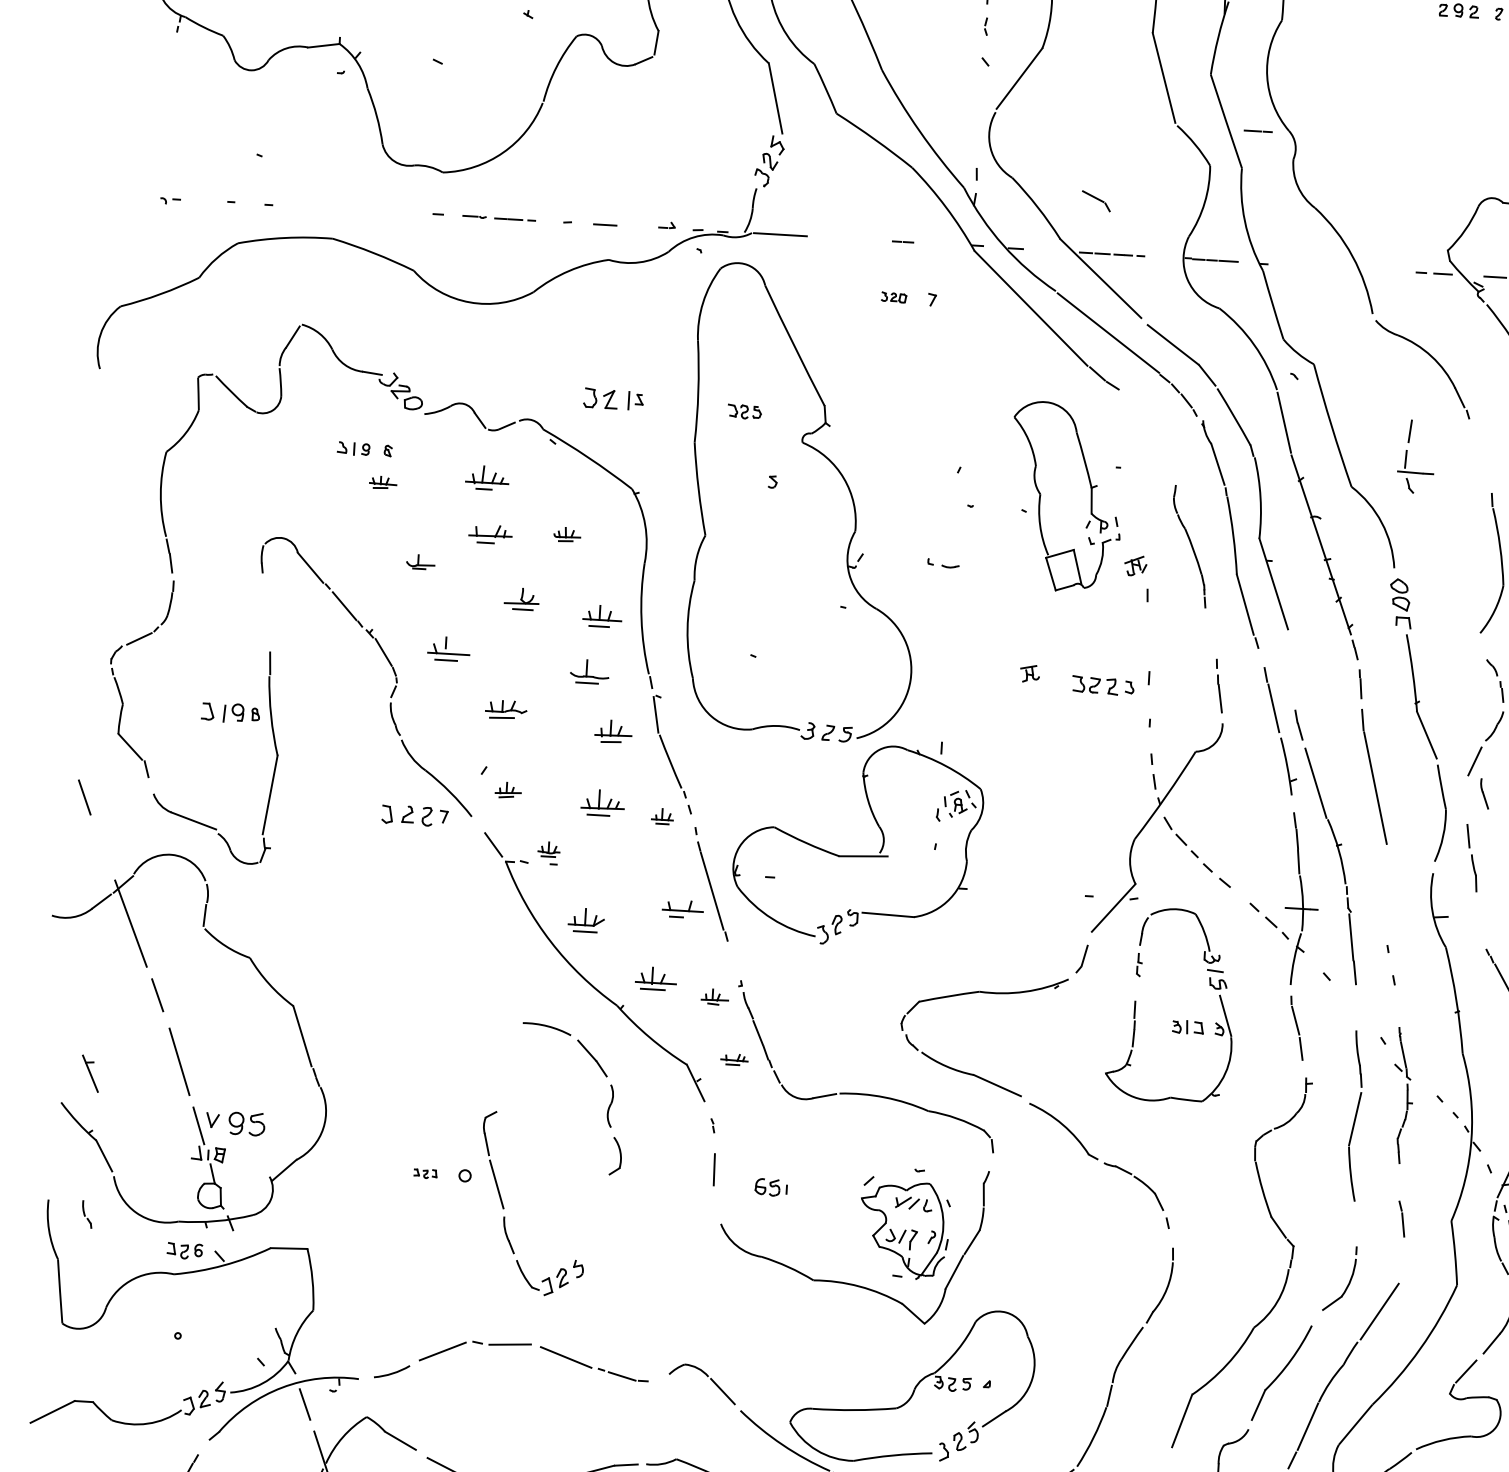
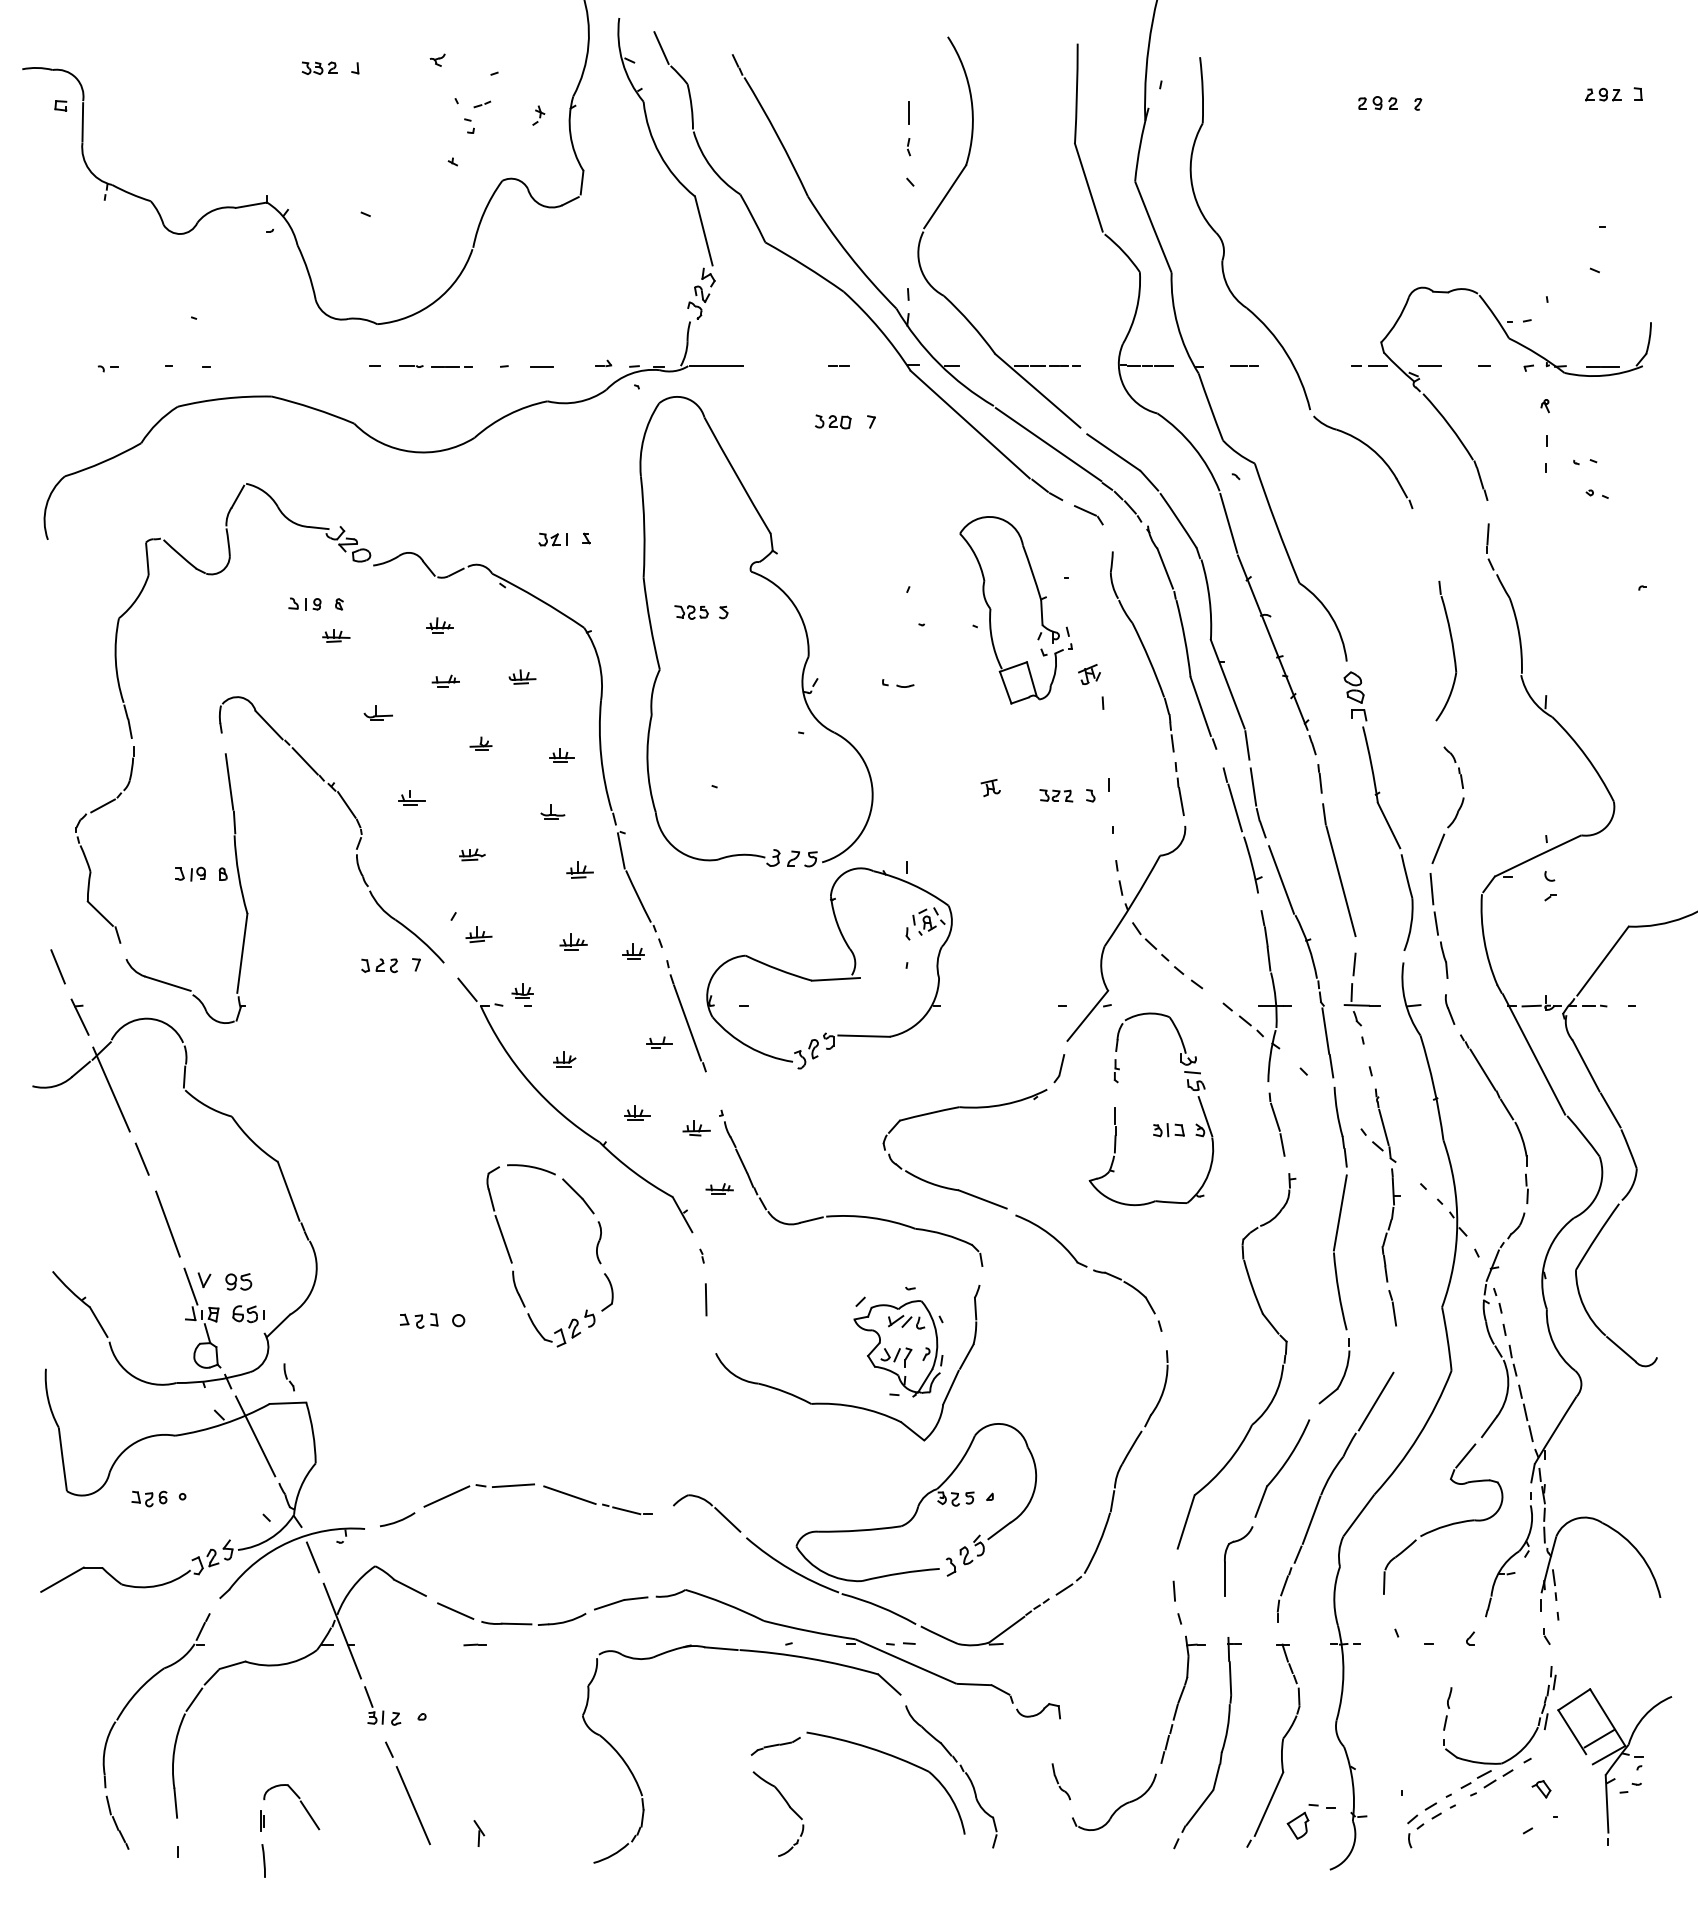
line: (1258, 130) -> (1244, 365), moved
part: (1096, 201) -> (1088, 515), moved
part: (894, 297) -> (833, 421), size x1.43
part: (605, 398) -> (552, 539), size x0.62
part: (744, 411) -> (691, 612), moved
part: (1406, 456) -> (1352, 989), moved
part: (487, 478) -> (439, 625), size x0.62
part: (489, 533) -> (445, 680), size x0.62
part: (1190, 546) -> (1142, 651), size x1.67
part: (521, 598) -> (480, 743), size x0.62
part: (601, 615) -> (561, 755), size x0.62
line: (267, 621) -> (229, 781), added
line: (1289, 646) -> (1247, 745), added
part: (448, 648) -> (411, 797), size x0.62
part: (589, 671) -> (552, 811), size x0.62
part: (1095, 685) -> (1056, 795), size x0.71
line: (1293, 687) -> (1253, 786), added
part: (506, 709) -> (472, 854), size x0.62
part: (222, 711) -> (190, 873), size x0.71
part: (613, 730) -> (579, 869), size x0.71
part: (1484, 793) -> (1449, 1009), moved
line: (1465, 800) -> (1431, 888), added
part: (602, 802) -> (573, 941), size x0.62
part: (406, 815) -> (379, 965), size x0.71
part: (682, 909) -> (659, 1042), size x0.62
part: (586, 920) -> (564, 1059), size x0.62
part: (656, 977) -> (637, 1112), size x0.62
part: (89, 1073) -> (79, 1016), moved
part: (1402, 1095) -> (1386, 1185), size x1.43
part: (1355, 1116) -> (1340, 1208), size x1.43
part: (246, 1123) -> (238, 1281), size x0.71
part: (425, 1173) -> (419, 1320), size x1.67
part: (770, 1187) -> (248, 1314), moved
part: (504, 1207) -> (512, 1261), moved
part: (86, 1214) -> (288, 1377), moved
part: (184, 1250) -> (149, 1498), moved
line: (254, 1279) -> (255, 1436), added

